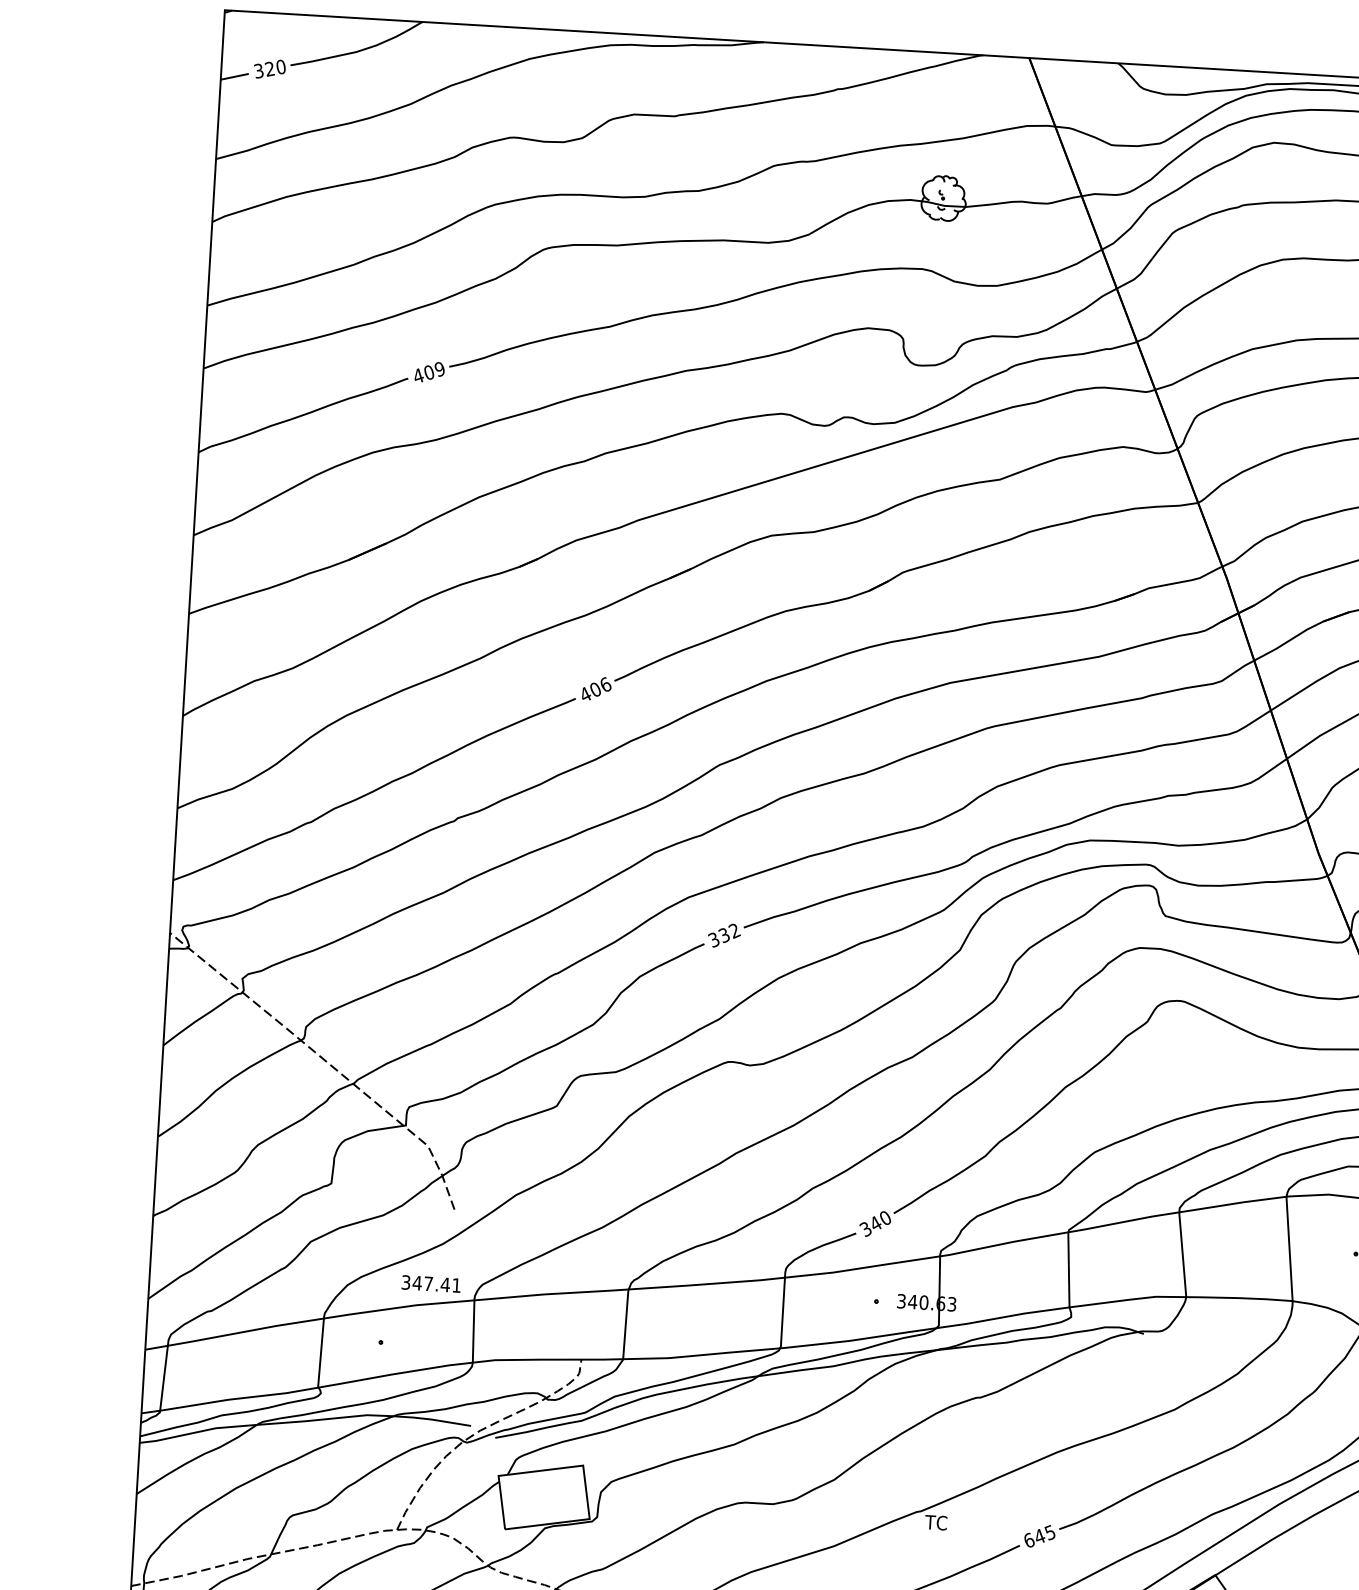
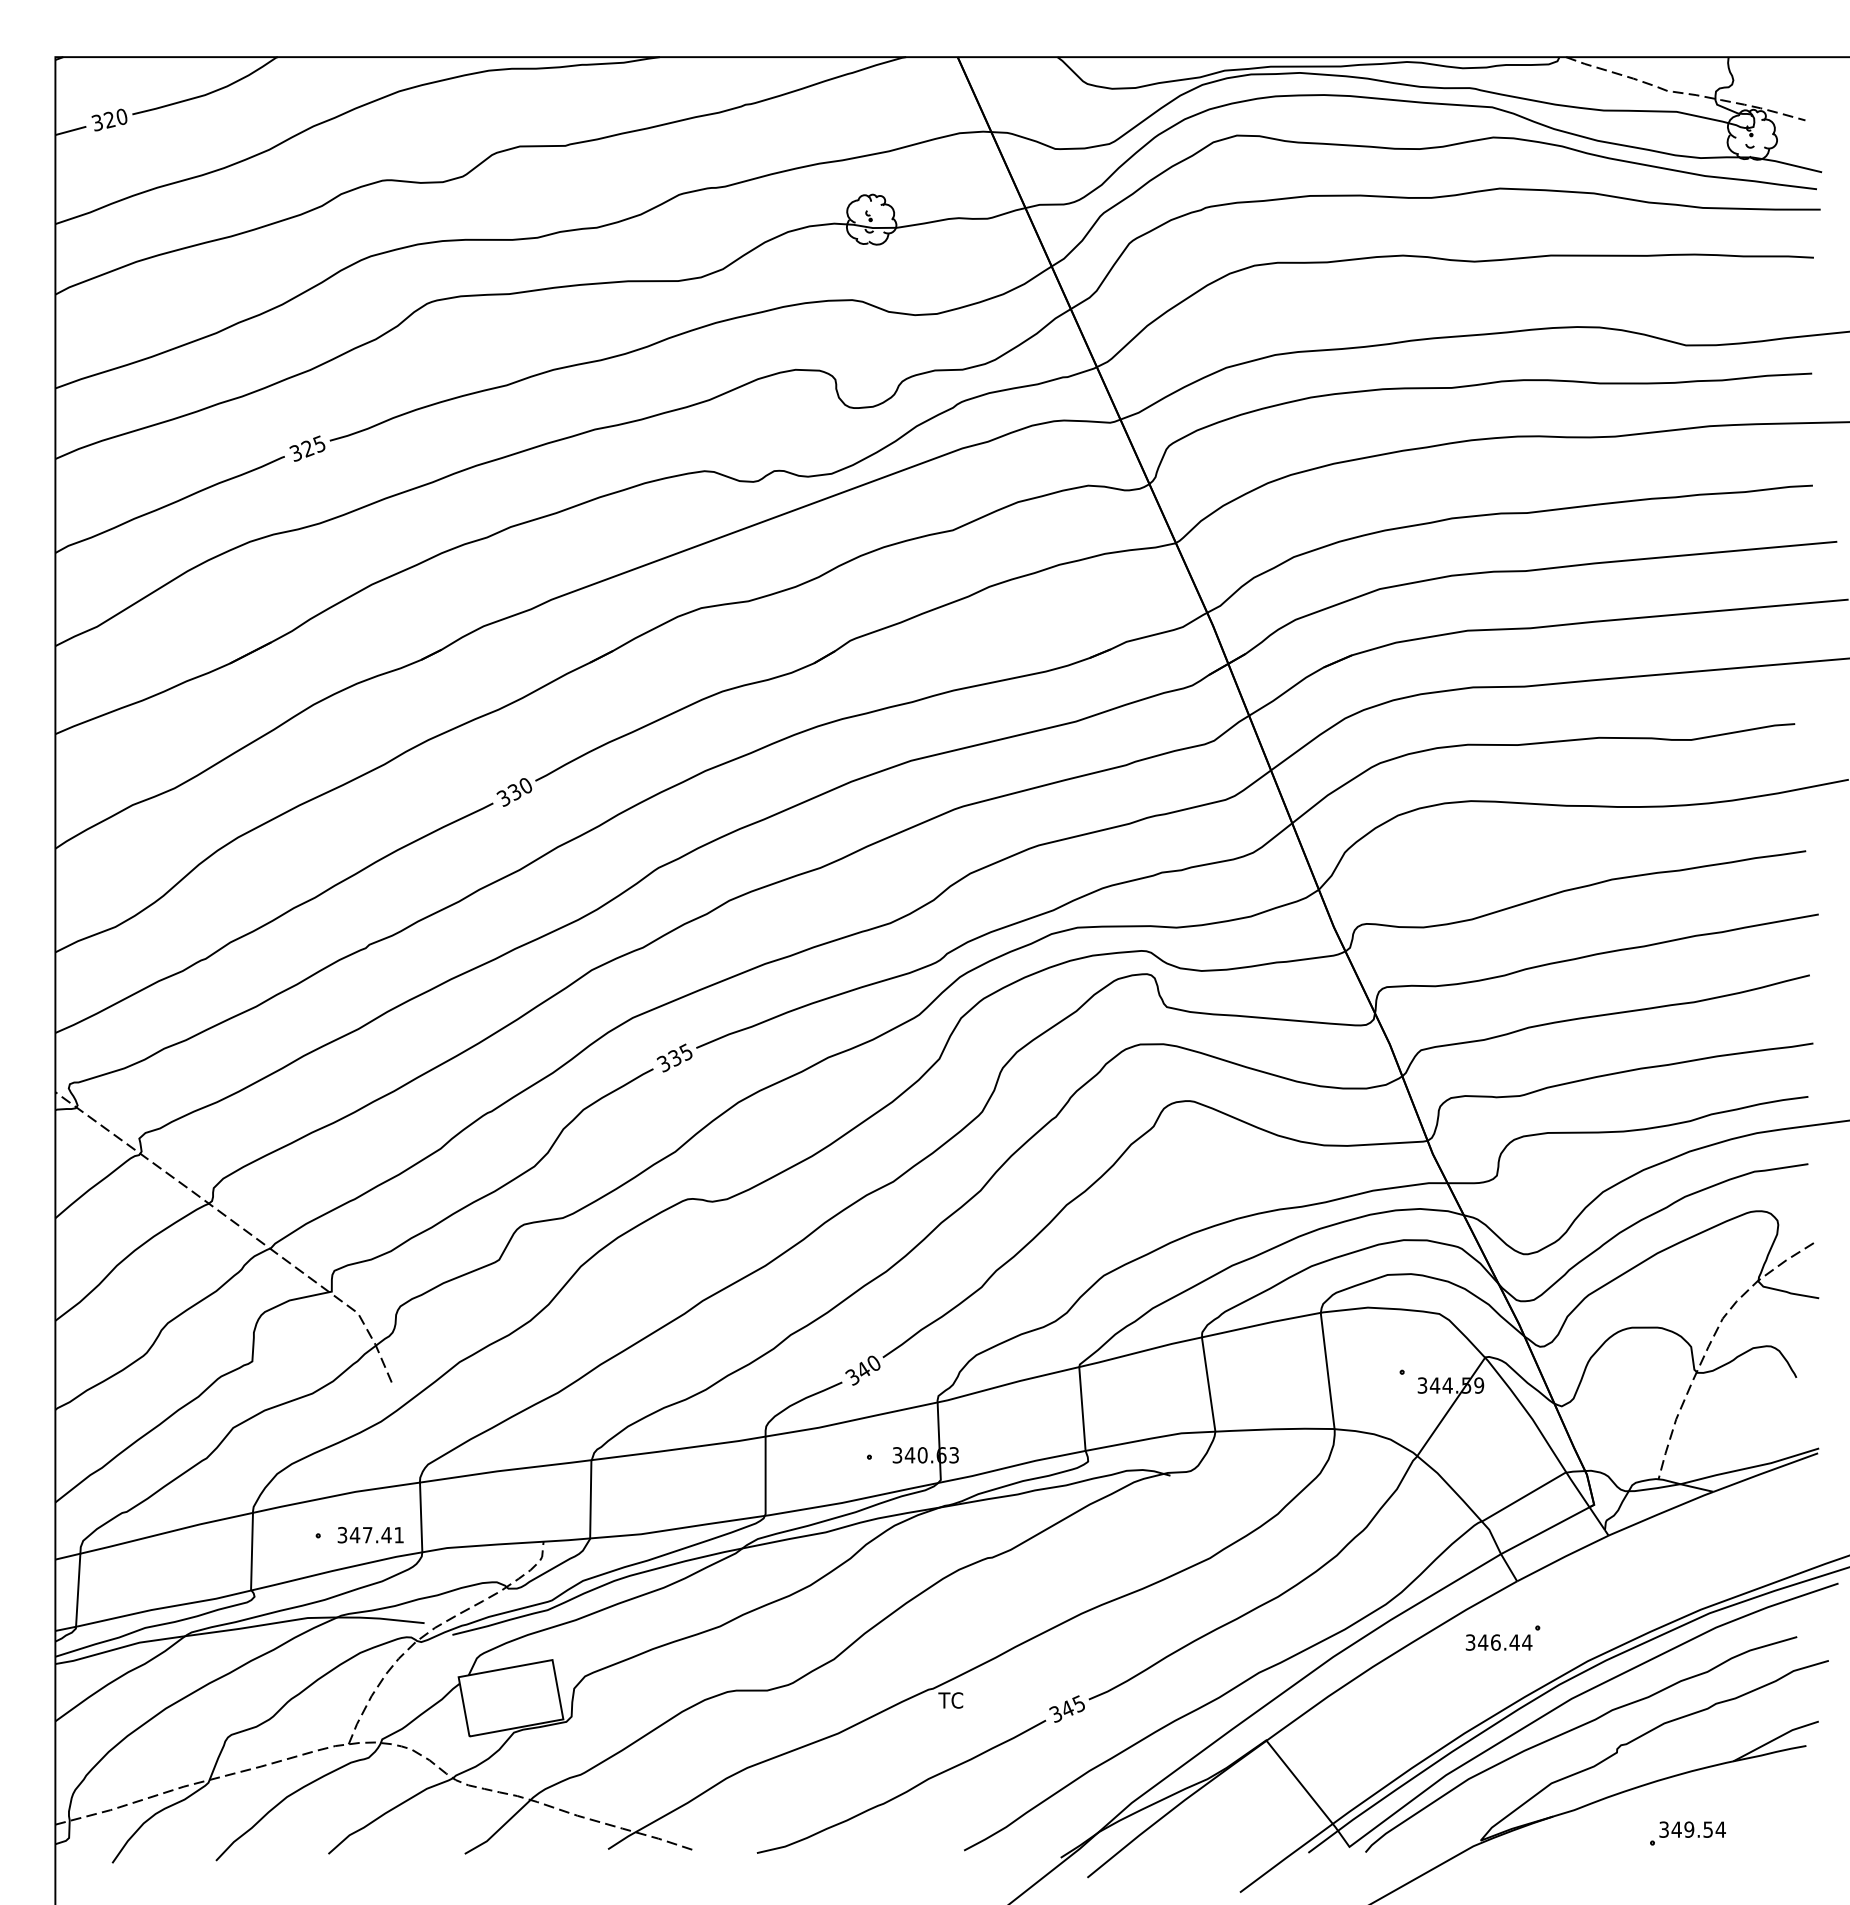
text: (428, 372) -> (307, 448), 409 -> 325
text: (595, 689) -> (514, 791), 406 -> 330
text: (734, 931) -> (686, 1052), 332 -> 335
text: (431, 1284) -> (370, 1535), moved
text: (1028, 1539) -> (1055, 1713), 645 -> 345

